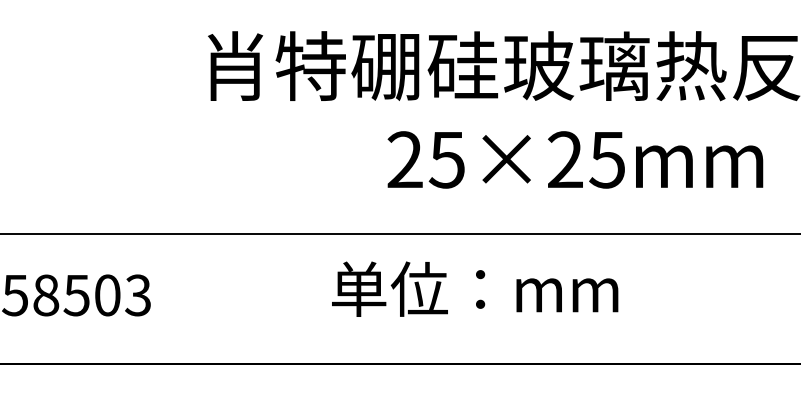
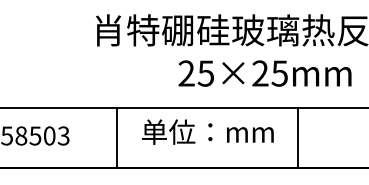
text: (474, 287) -> (207, 131), moved
line: (252, 298) -> (116, 137), added
line: (645, 298) -> (297, 137), added

